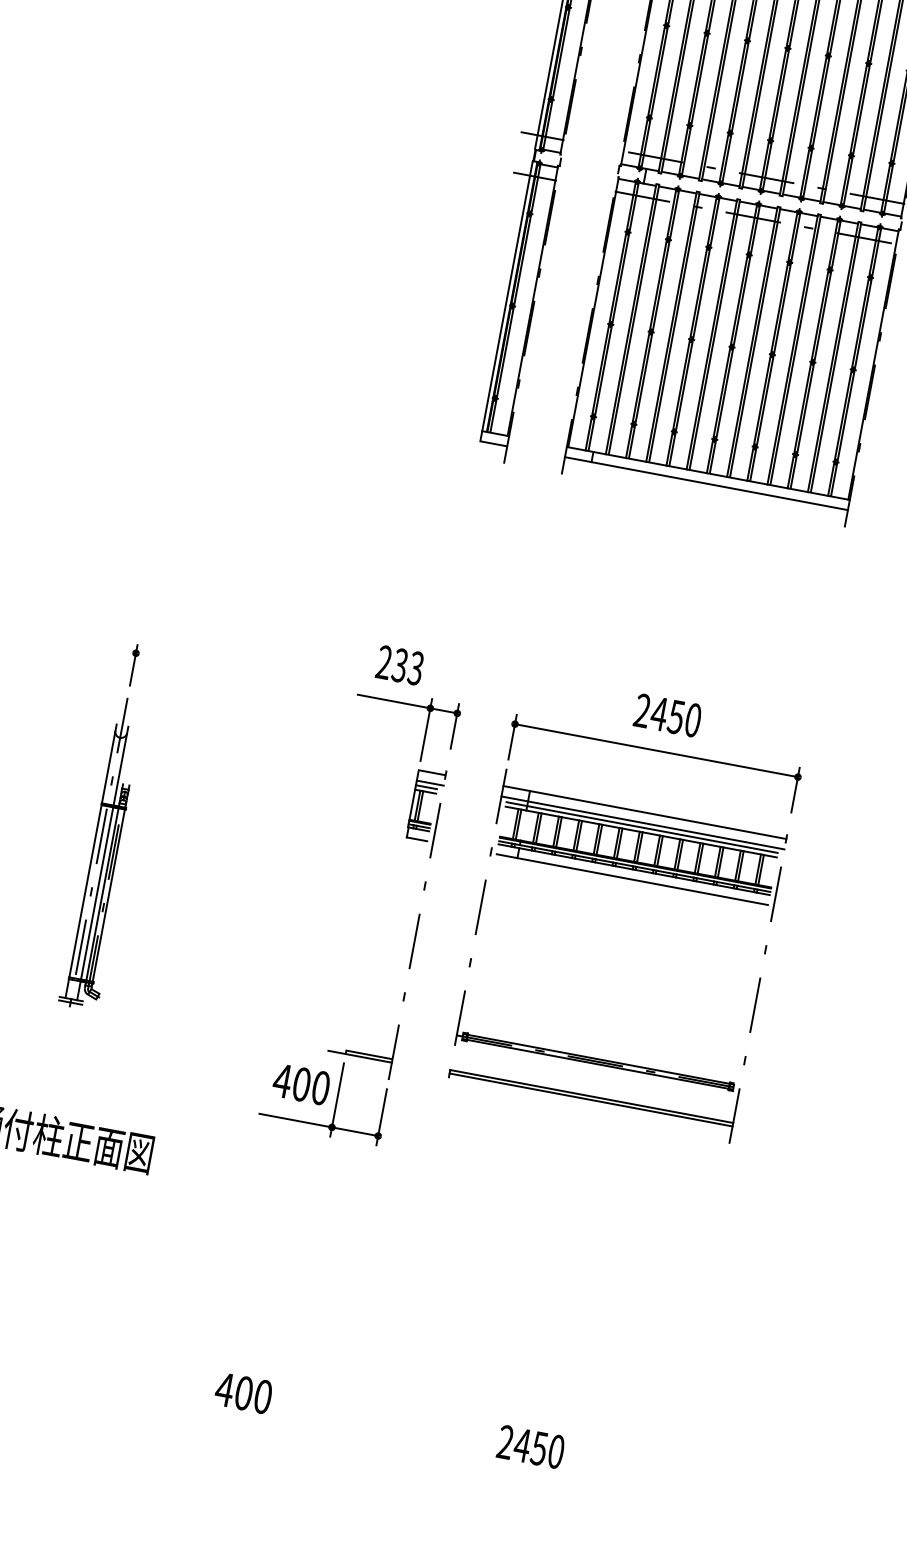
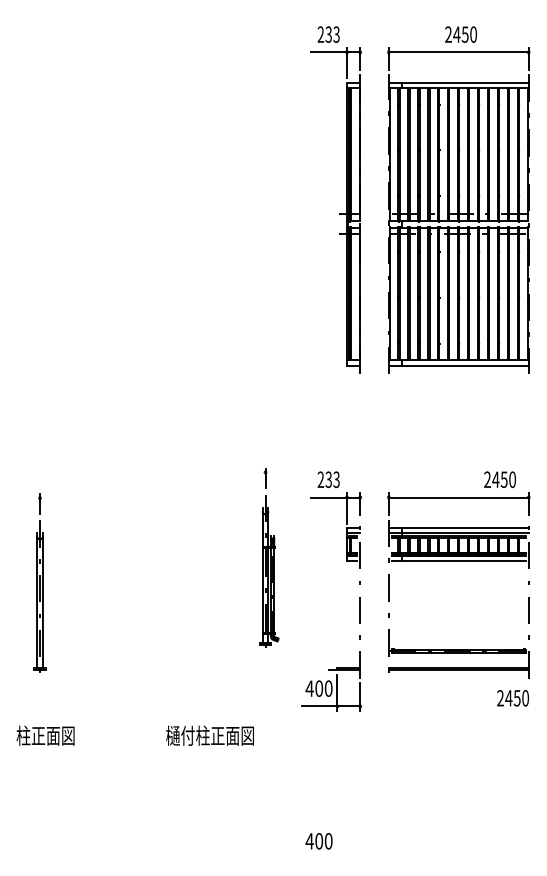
text: (666, 714) -> (499, 479), moved
part: (111, 826) -> (269, 557), moved
text: (529, 1447) -> (512, 698), moved

